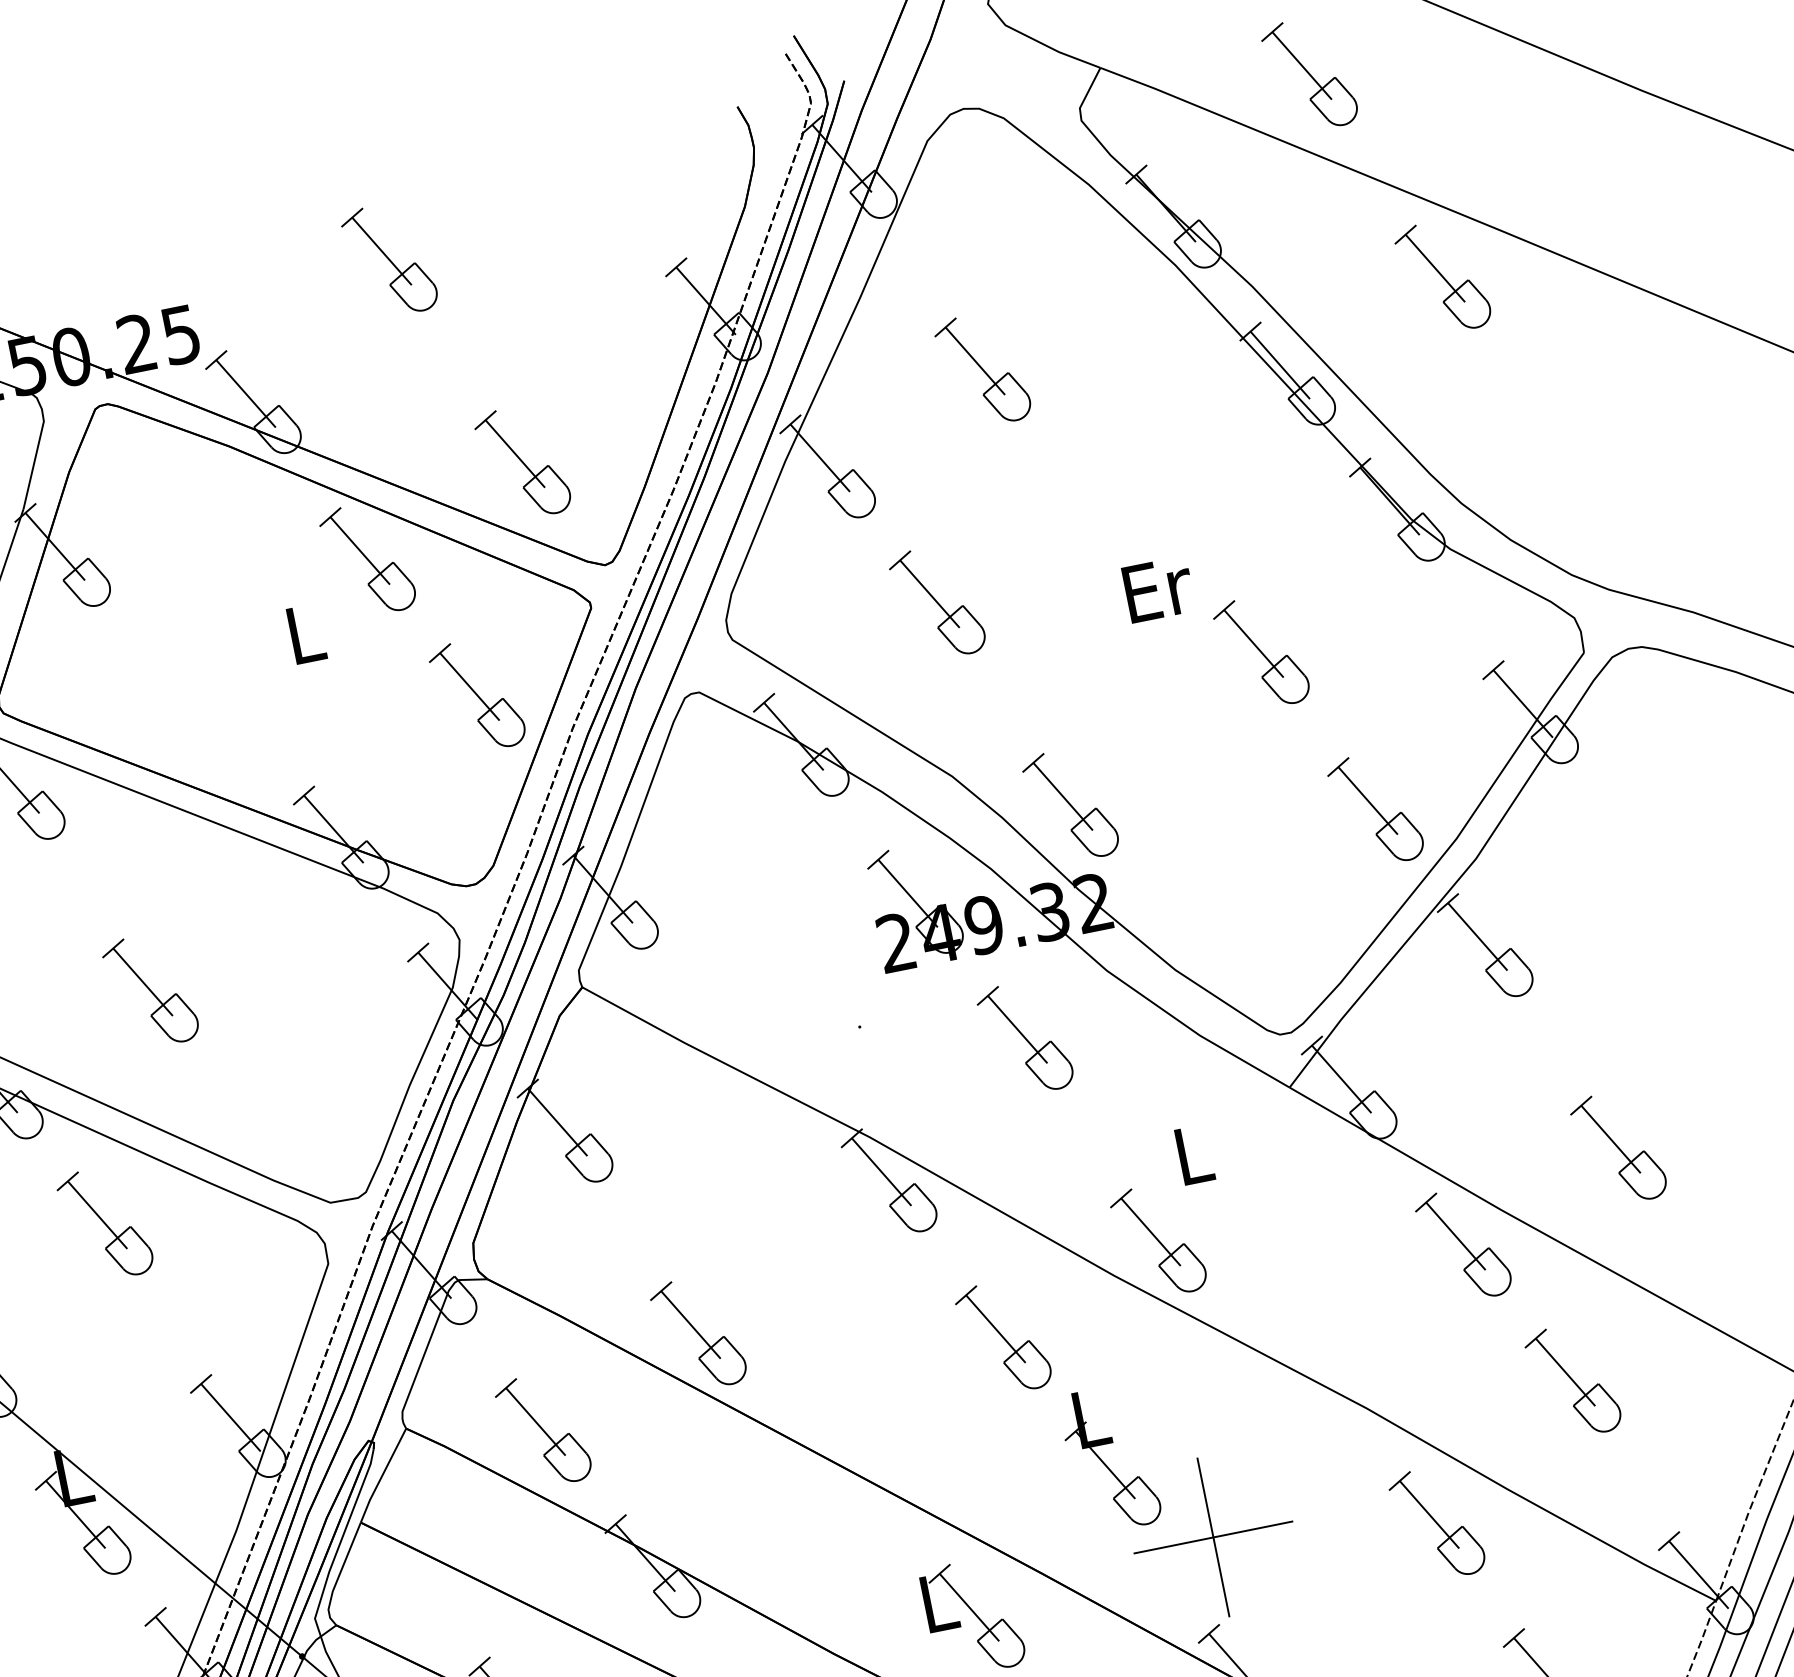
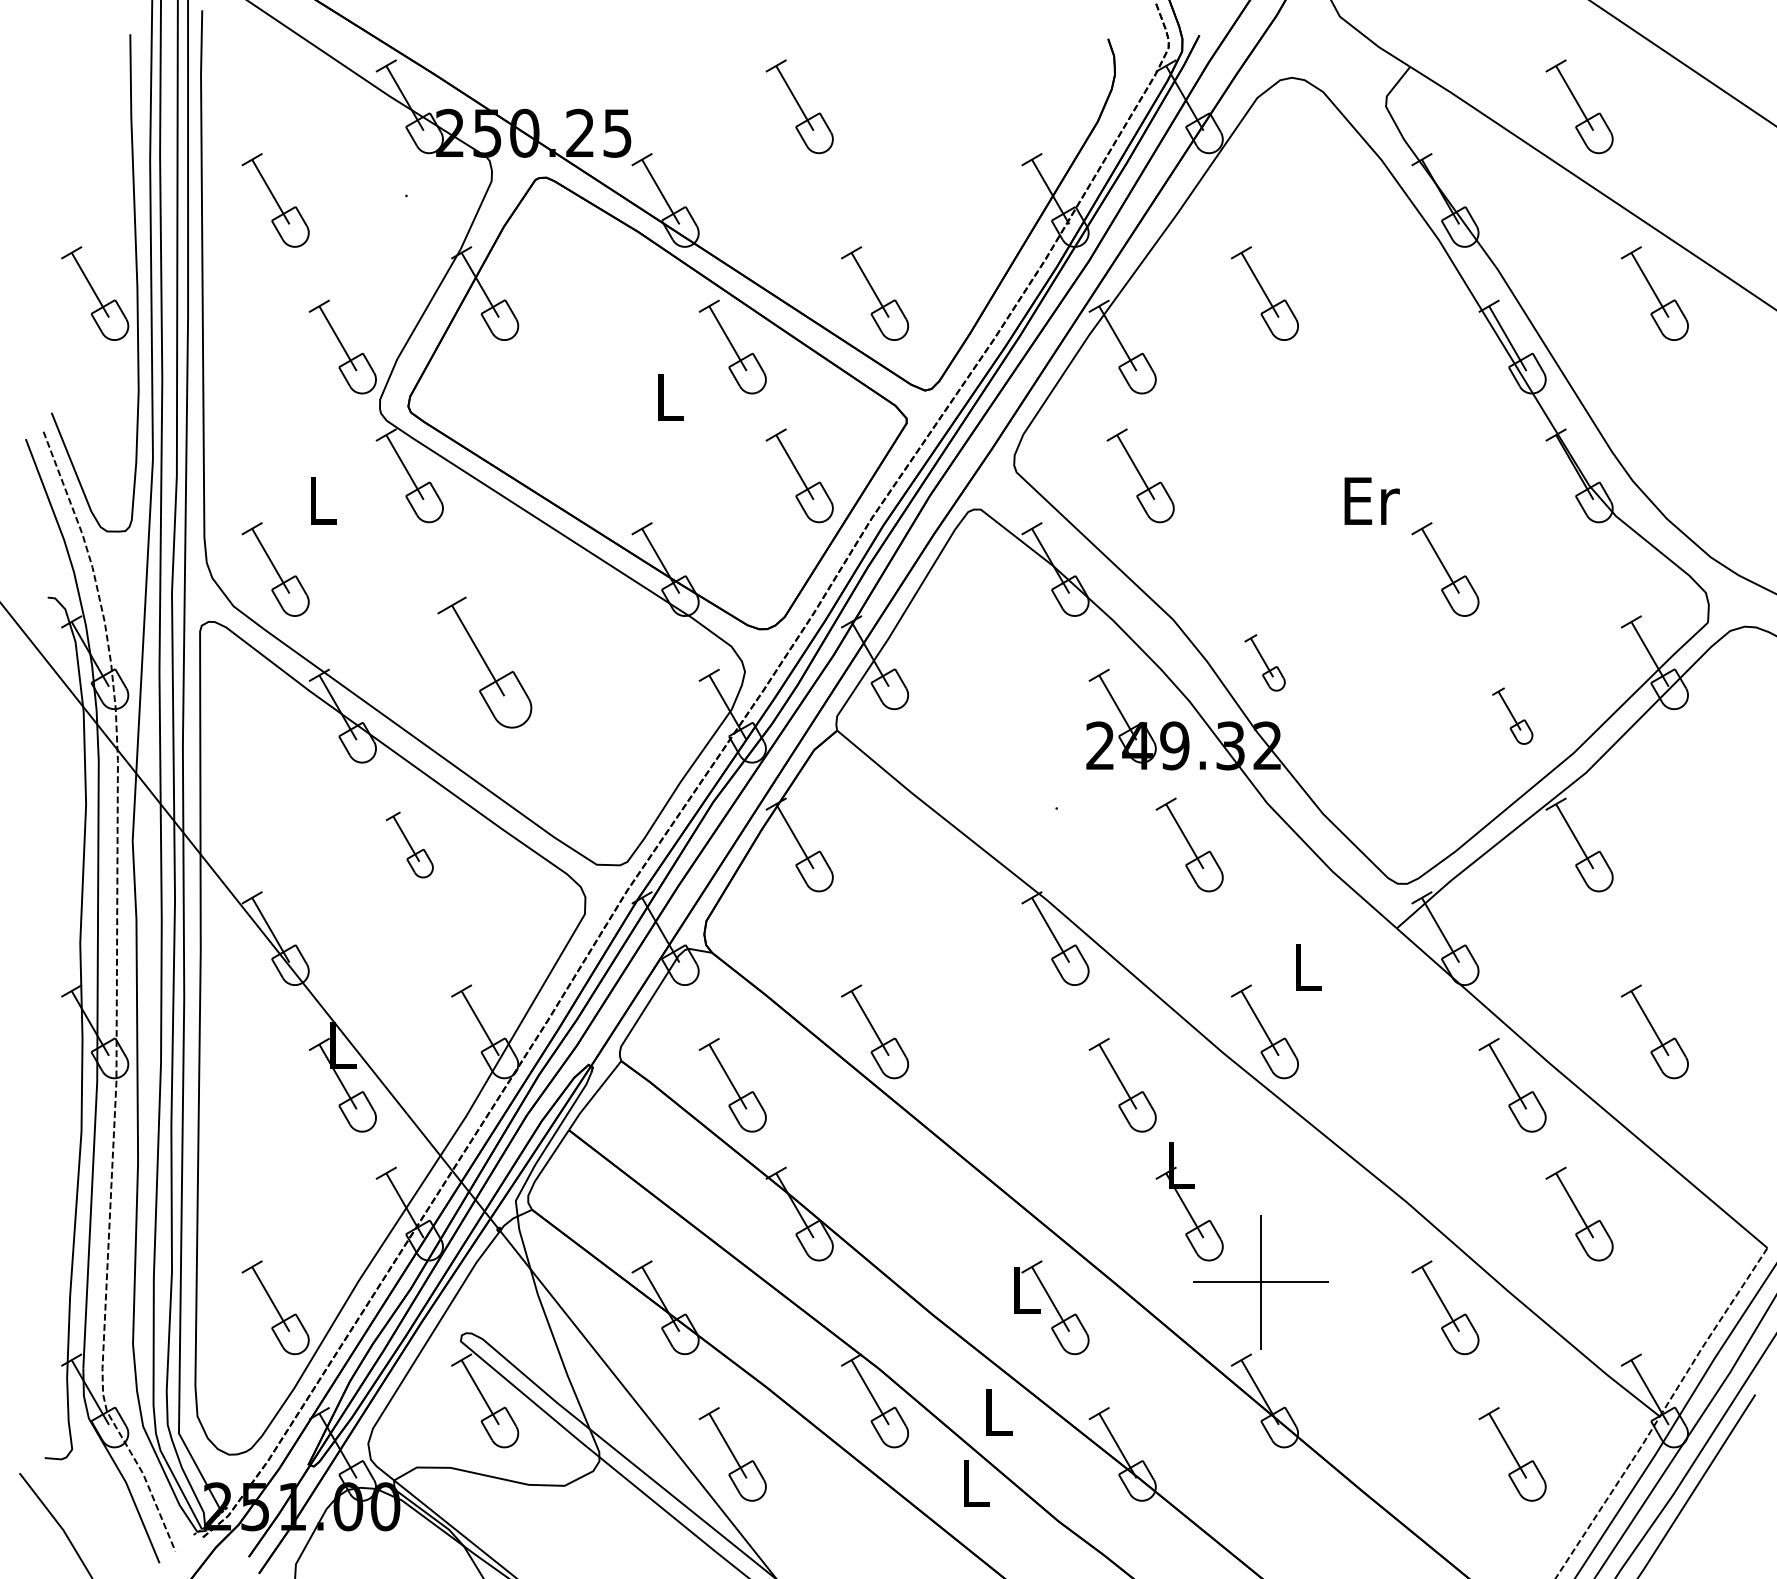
part: (937, 602) -> (1140, 475), moved
part: (1070, 805) -> (1264, 662), size x0.6
part: (1375, 808) -> (1512, 715), size x0.6
part: (151, 990) -> (485, 662), size x1.4
part: (104, 1223) -> (409, 844), size x0.7

